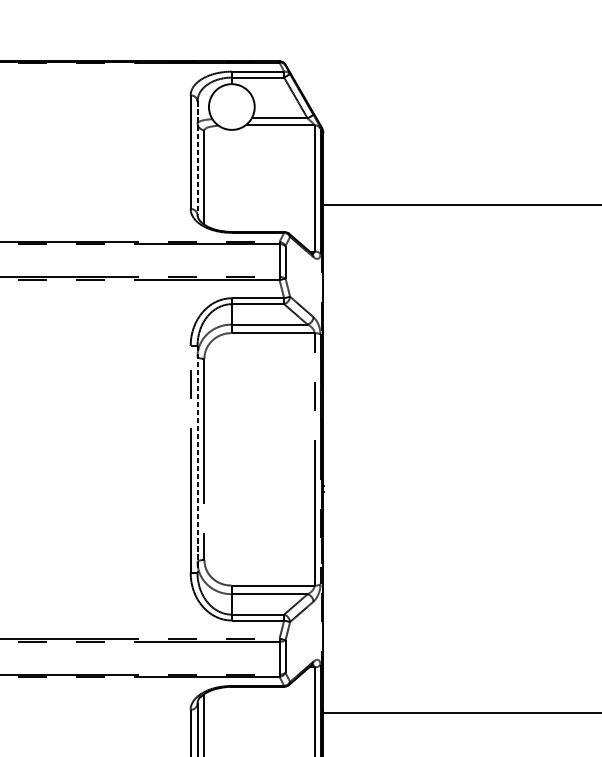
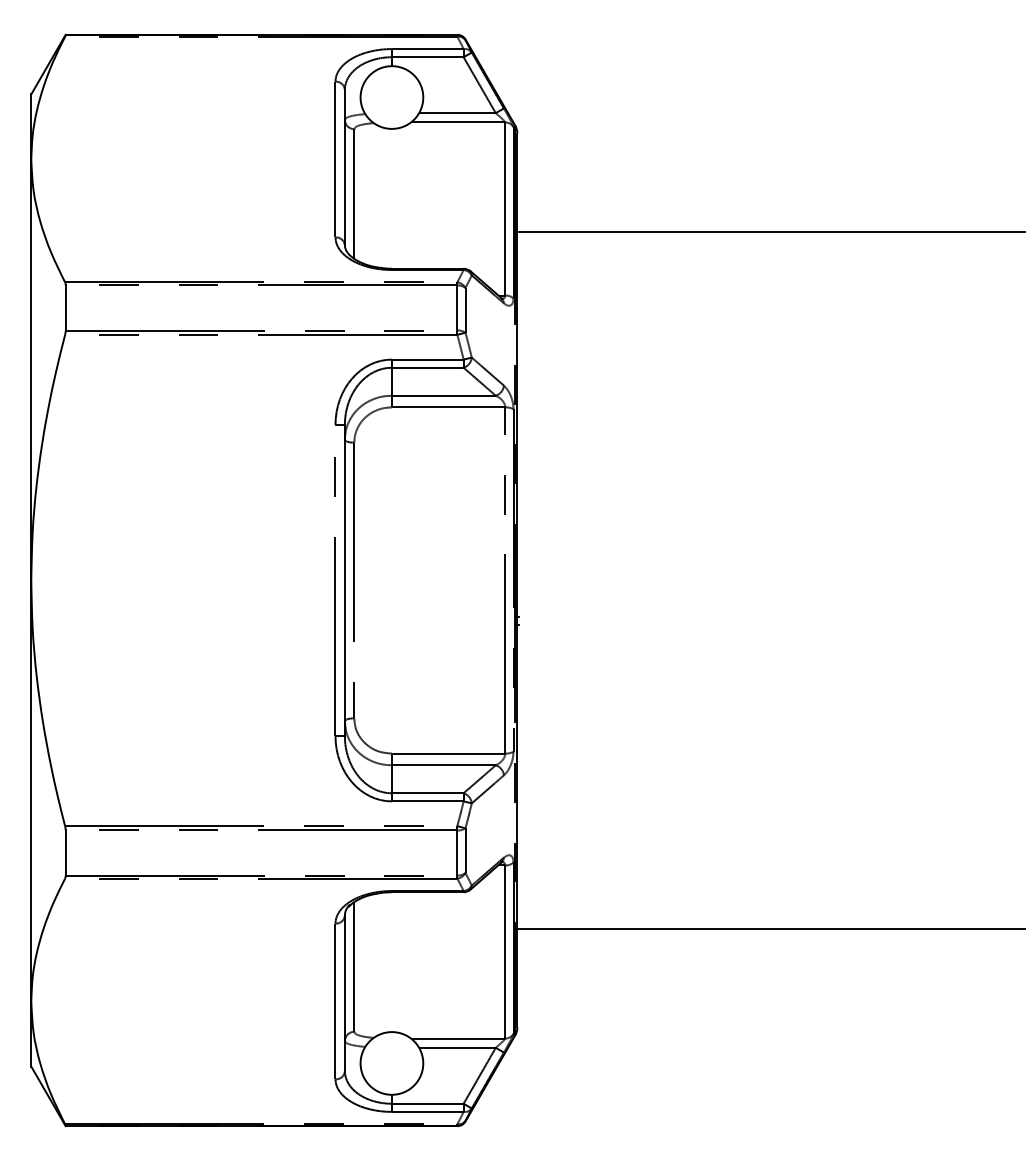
line: (197, 158) -> (344, 167), dashed -> solid
line: (197, 459) -> (344, 580), dashed -> solid

